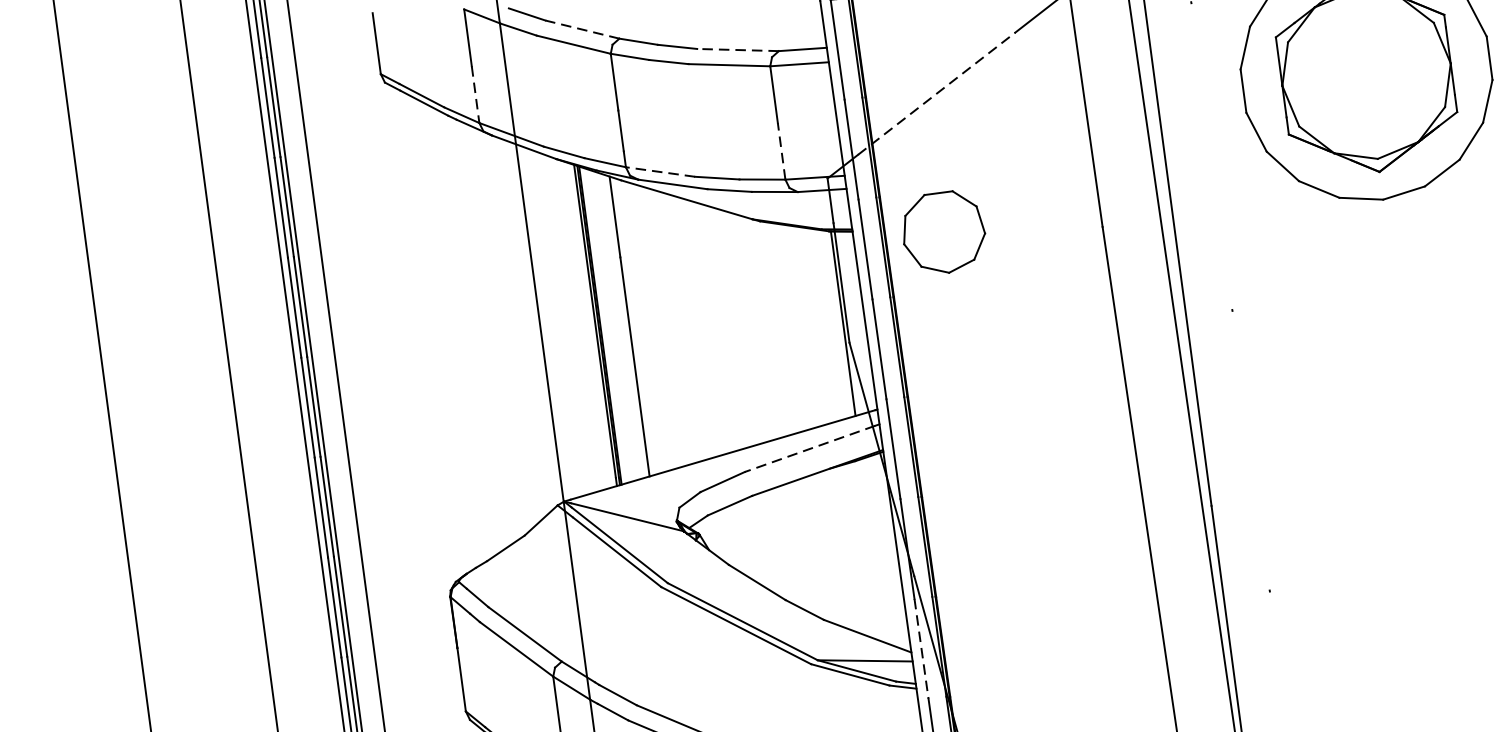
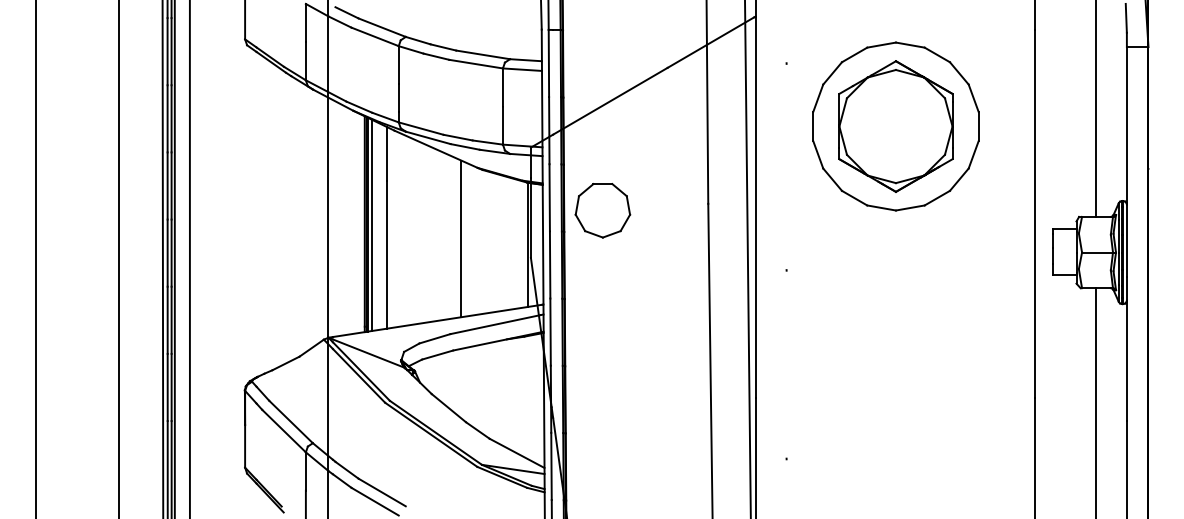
line: (581, 29) -> (381, 27), dashed -> solid
line: (737, 49) -> (482, 54), dashed -> solid
line: (936, 94) -> (610, 101), dashed -> solid
line: (475, 95) -> (305, 61), dashed -> solid
line: (780, 151) -> (502, 125), dashed -> solid
line: (659, 172) -> (420, 128), dashed -> solid
part: (943, 232) -> (602, 210), moved
line: (607, 324) -> (372, 224), added
line: (742, 327) -> (461, 238), added
line: (809, 448) -> (495, 324), dashed -> solid
line: (921, 648) -> (551, 466), dashed -> solid

